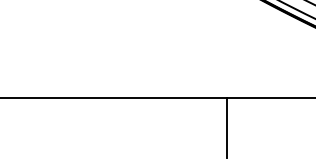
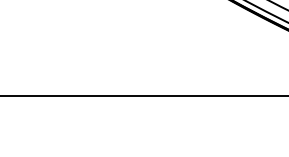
line: (226, 127) -> (214, 123), removed

